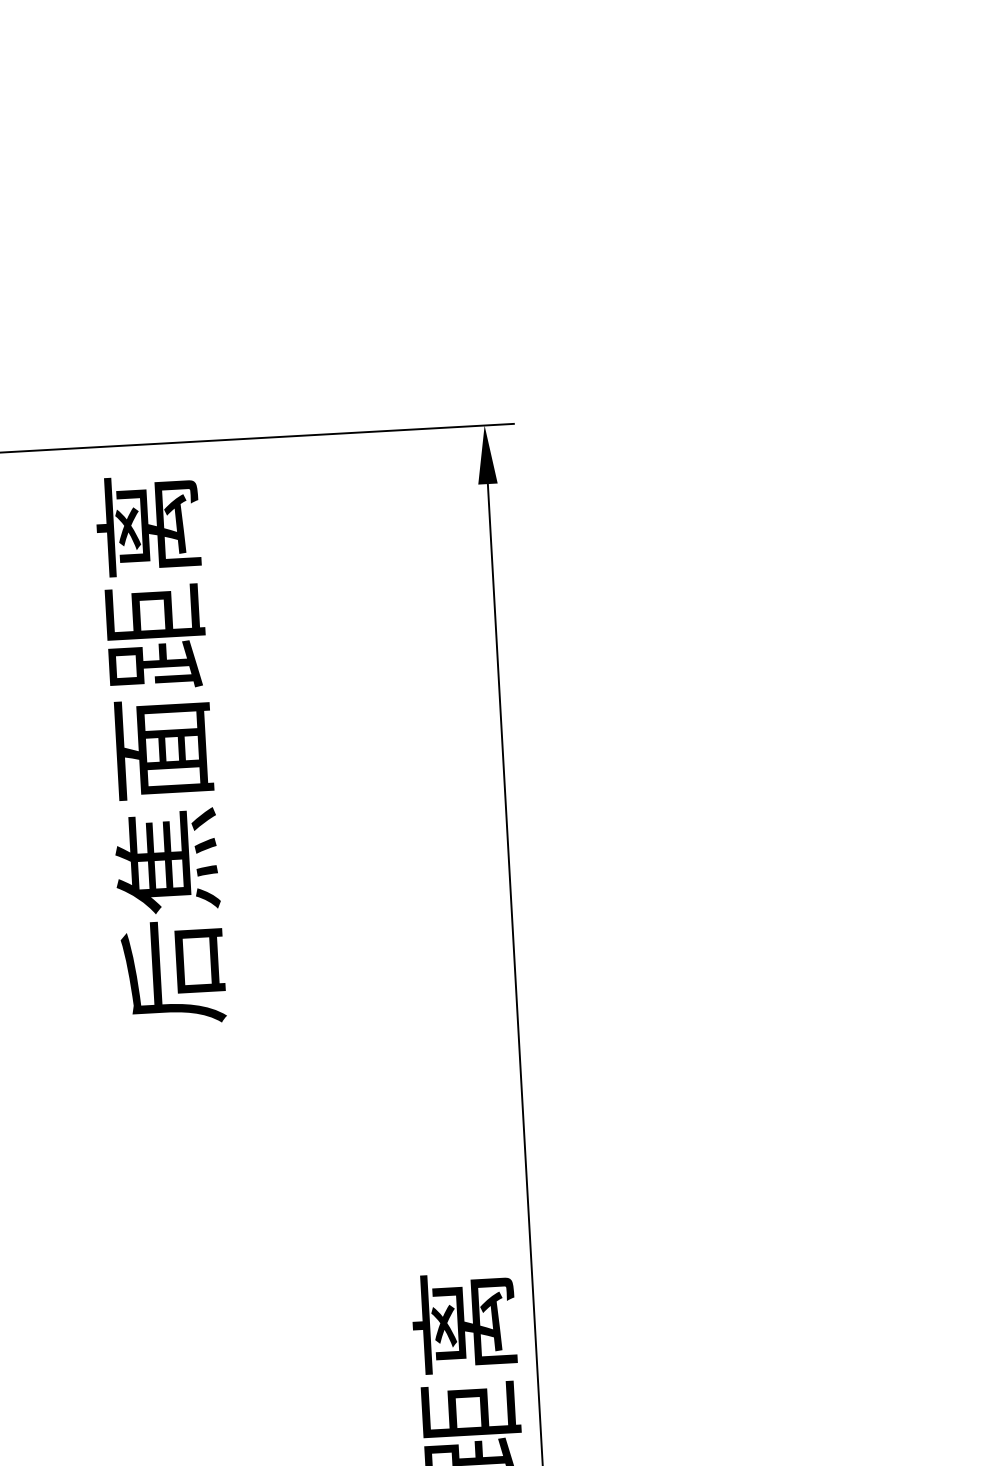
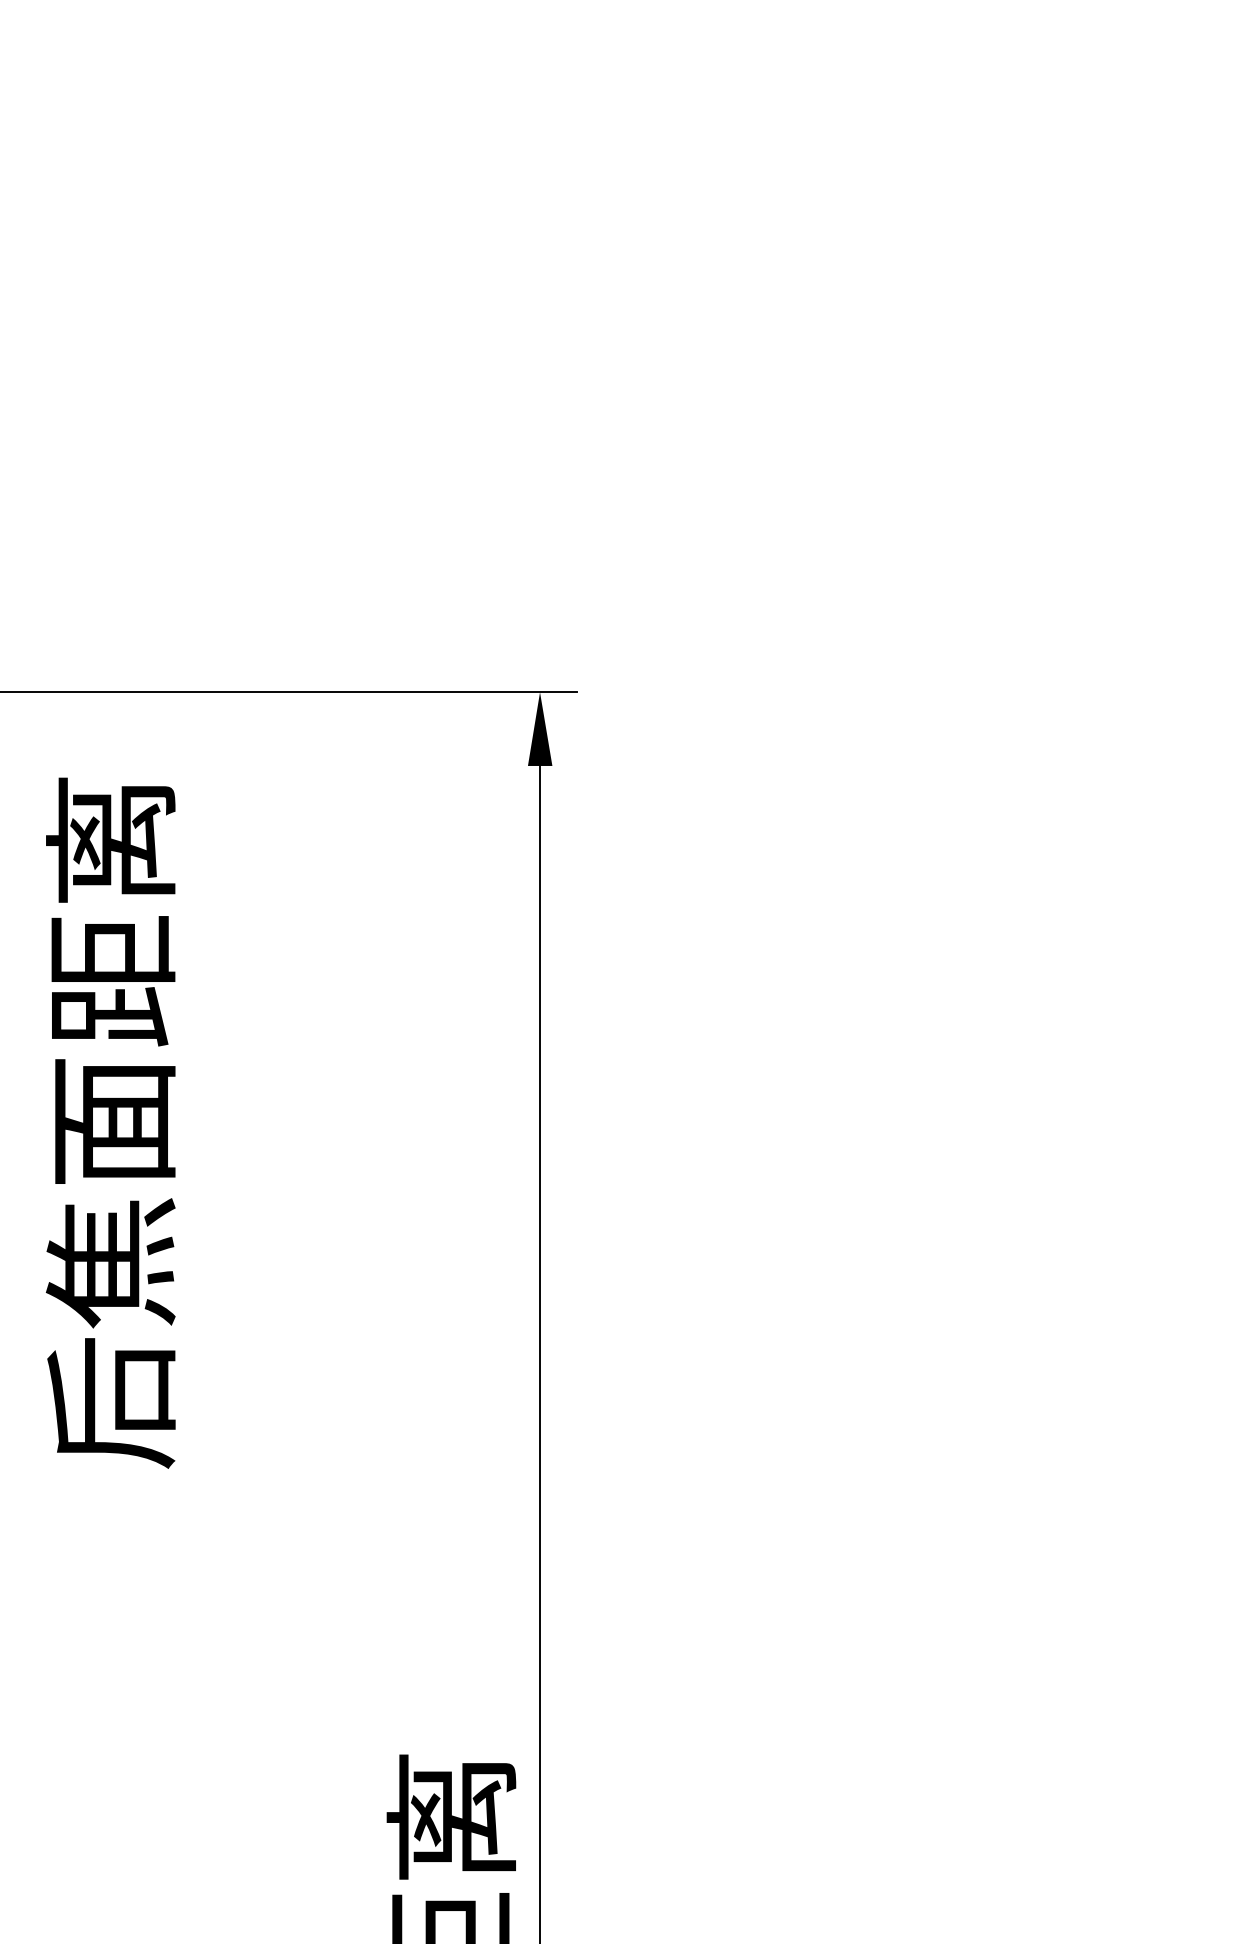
text: (160, 749) -> (110, 1122), moved

